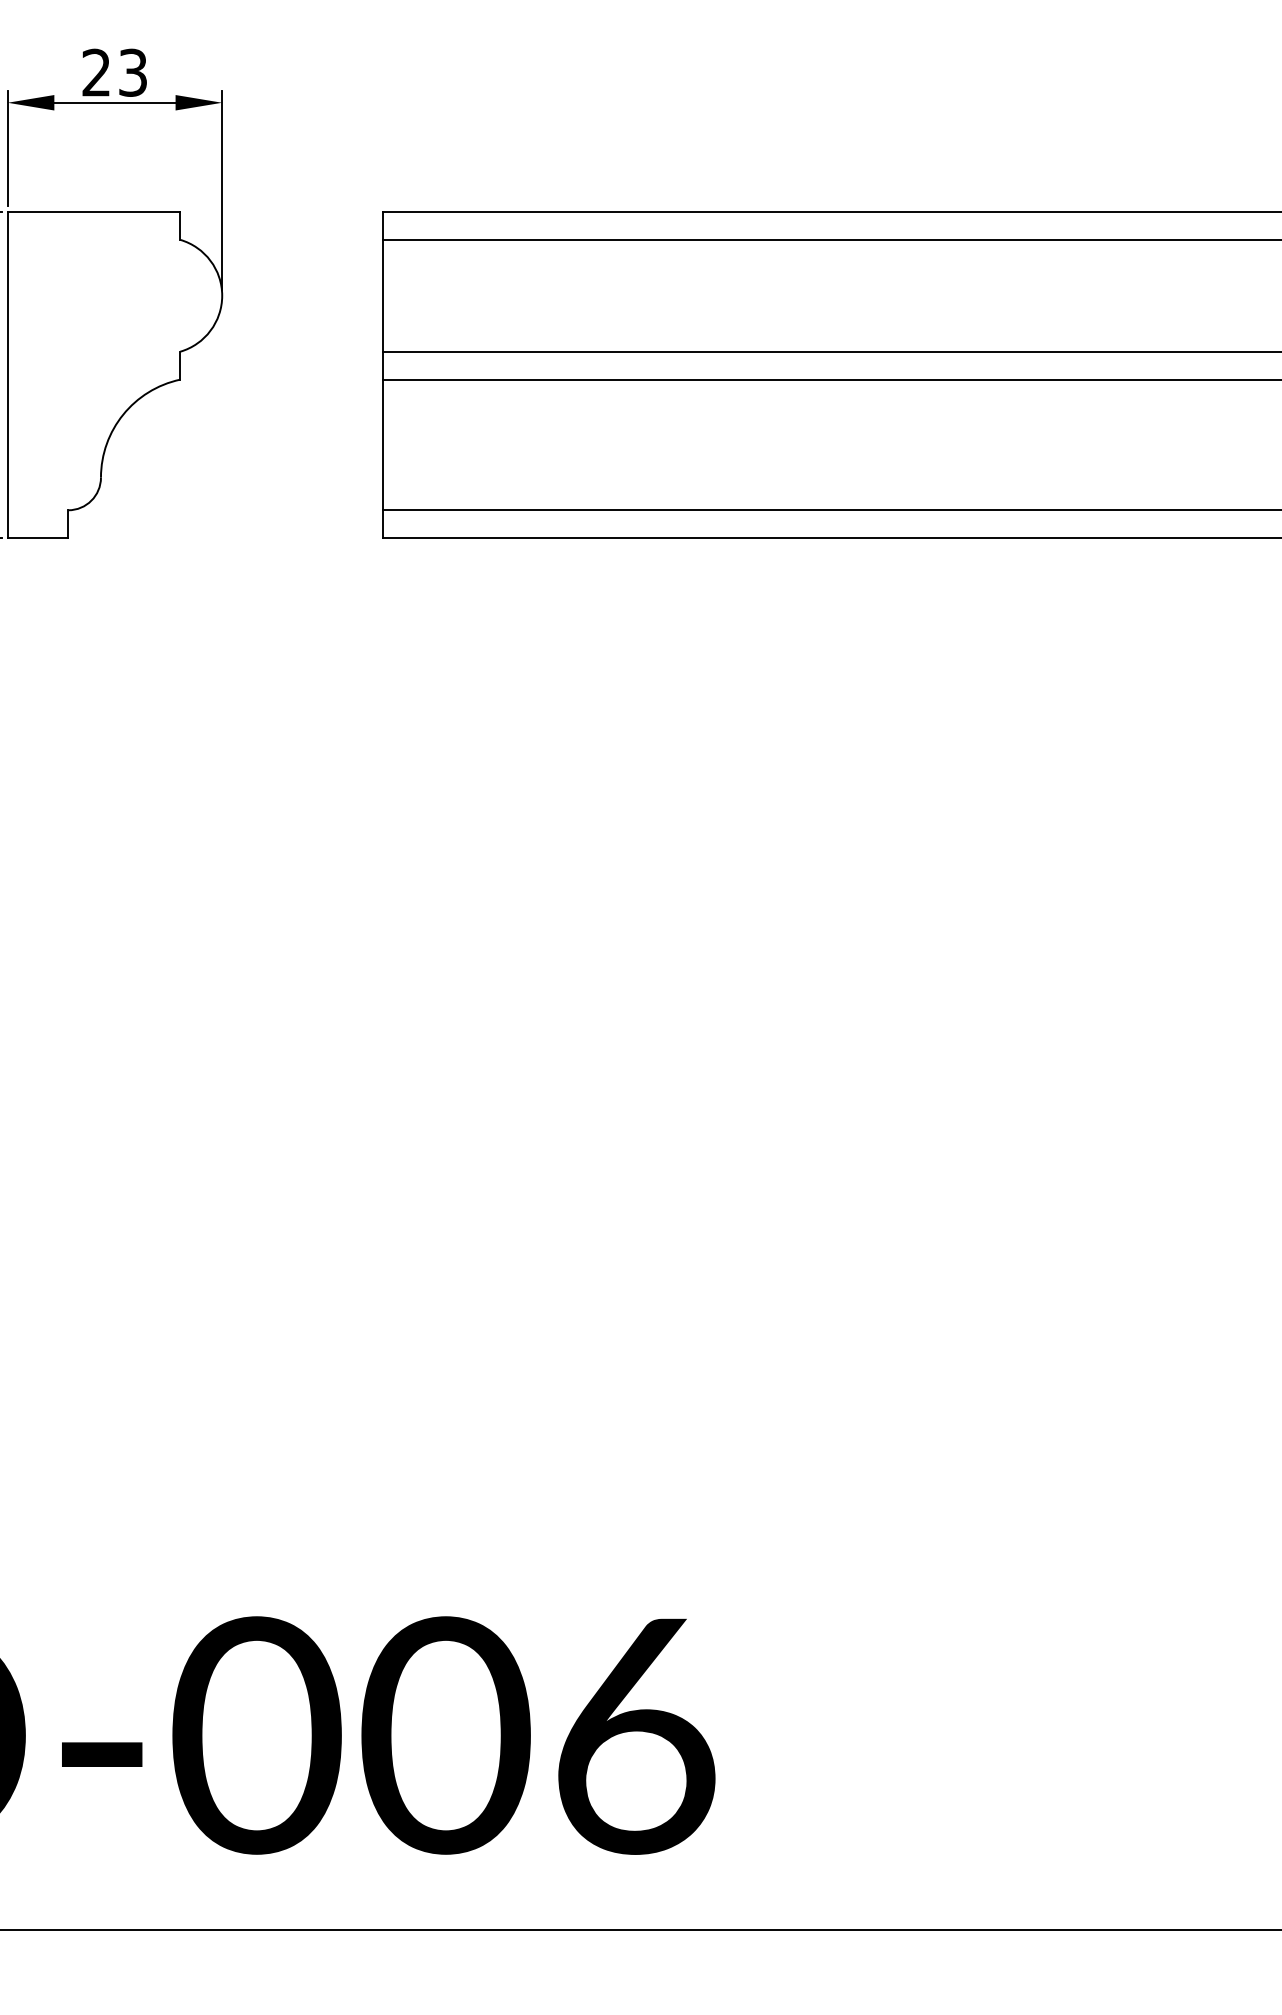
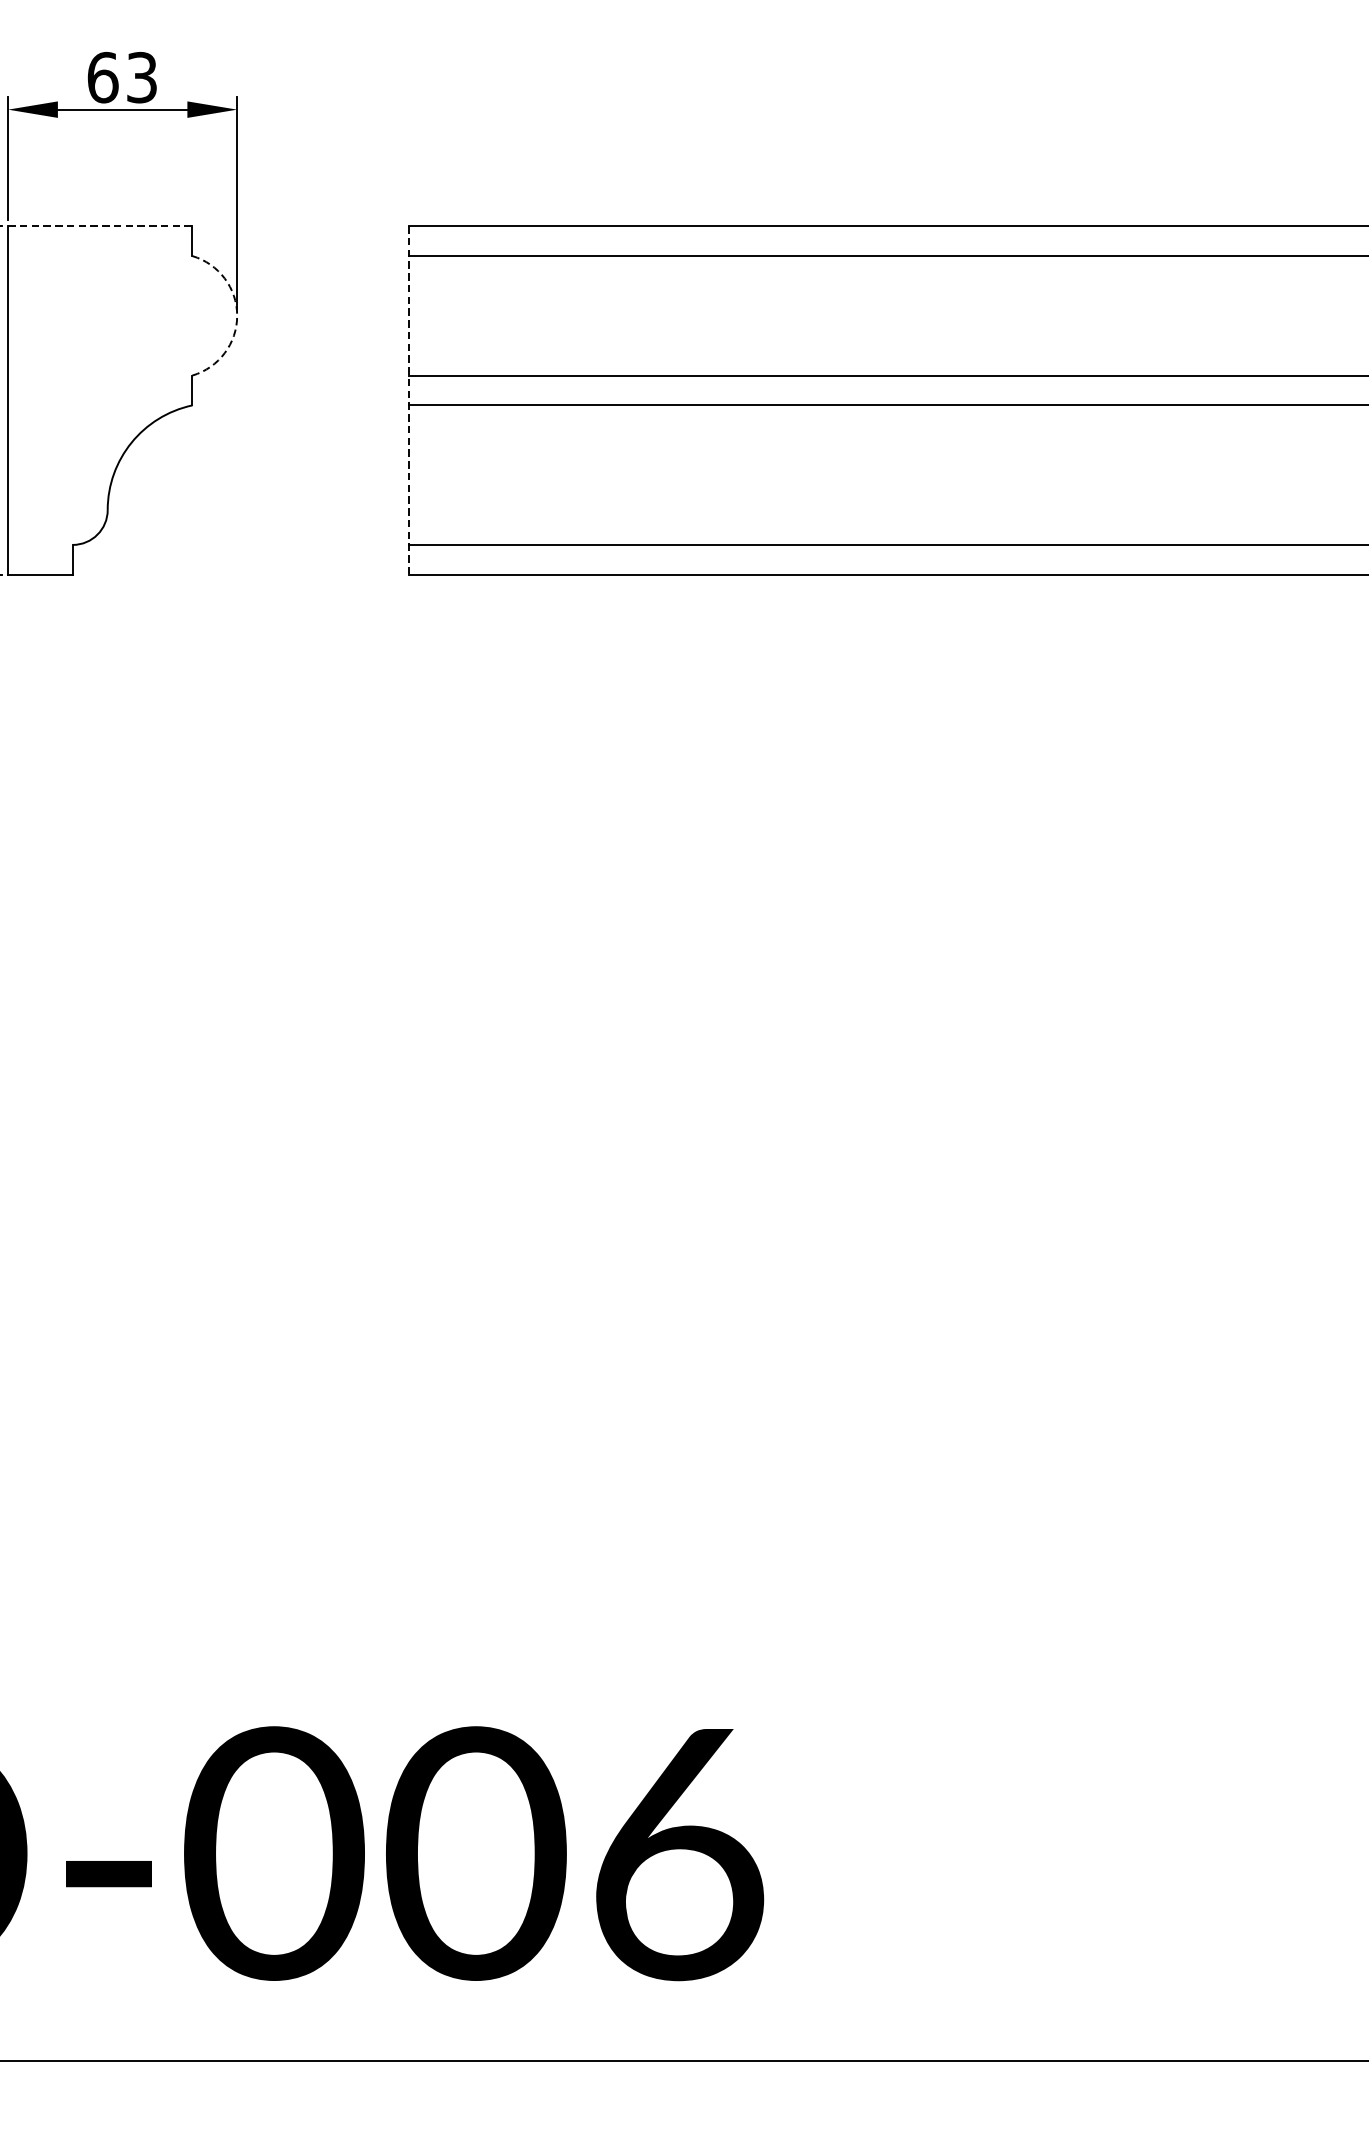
text: (96, 72) -> (102, 77), 23 -> 63
line: (94, 211) -> (100, 225), solid -> dashed
arc: (222, 295) -> (237, 315), solid -> dashed
line: (383, 375) -> (409, 400), solid -> dashed

